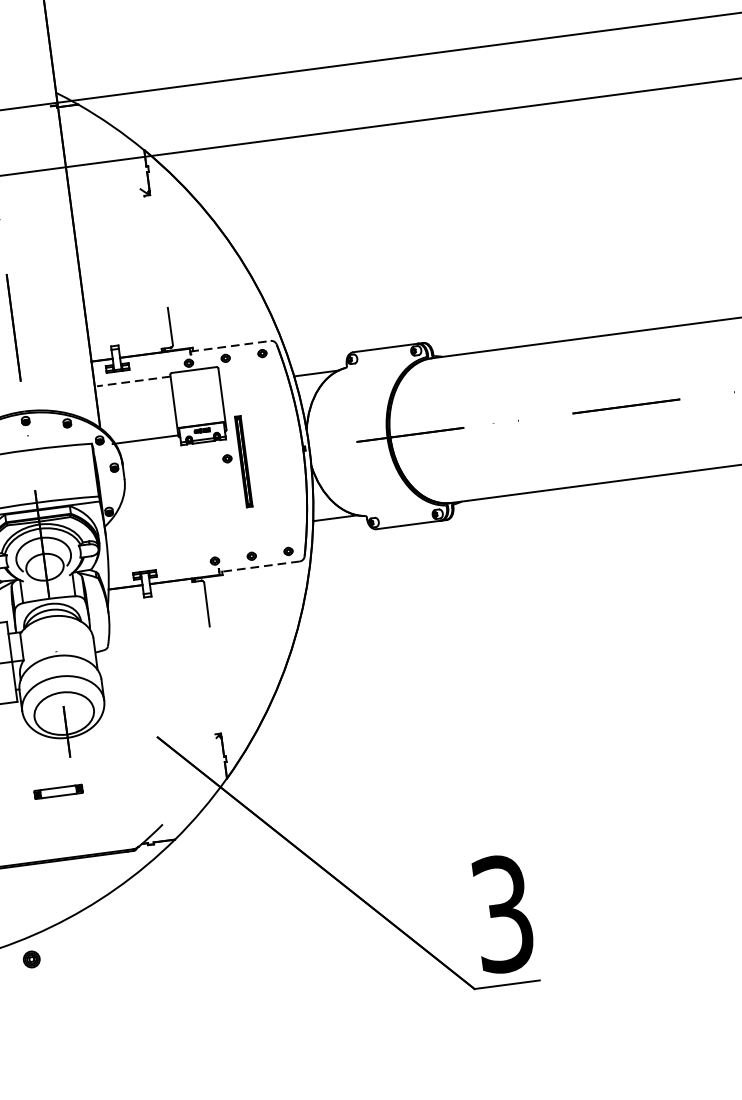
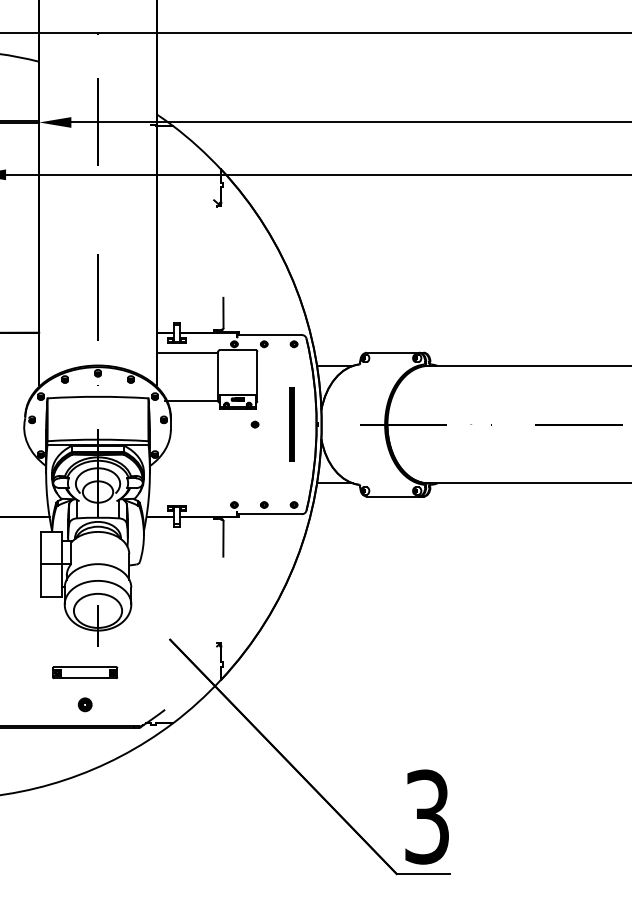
line: (230, 346) -> (269, 335), dashed -> solid
line: (133, 382) -> (188, 353), dashed -> solid
part: (243, 461) -> (291, 424), moved
line: (259, 567) -> (269, 514), dashed -> solid
part: (58, 791) -> (85, 672), size x1.67
part: (30, 959) -> (84, 704), moved

